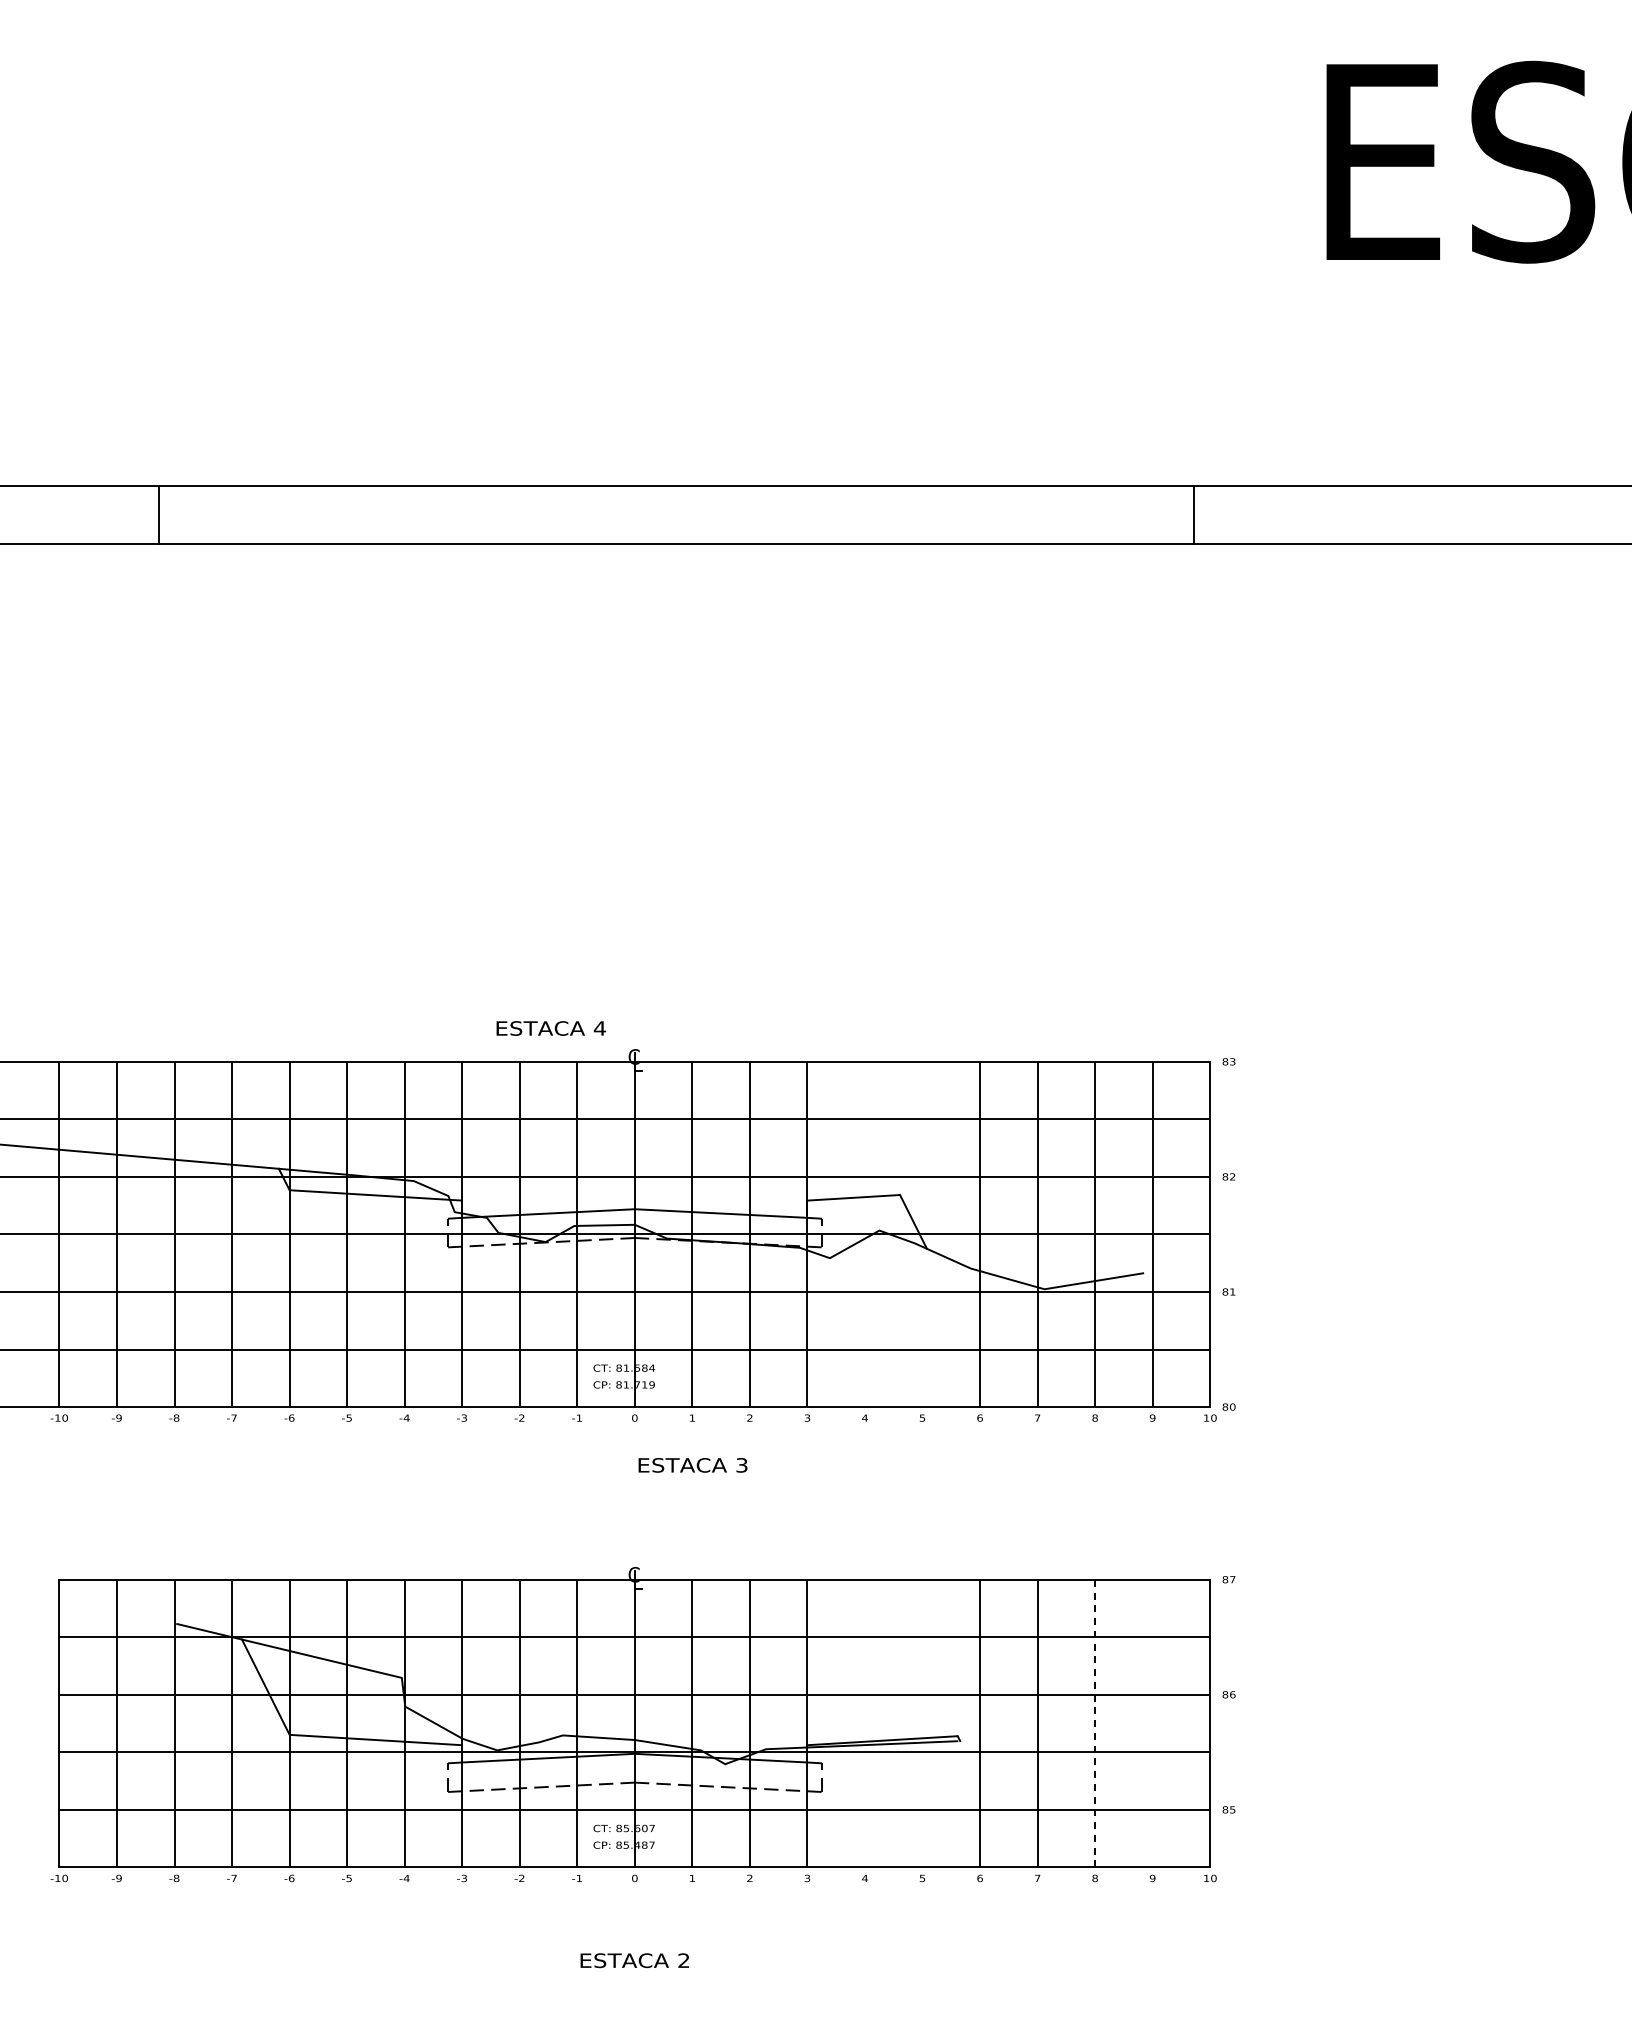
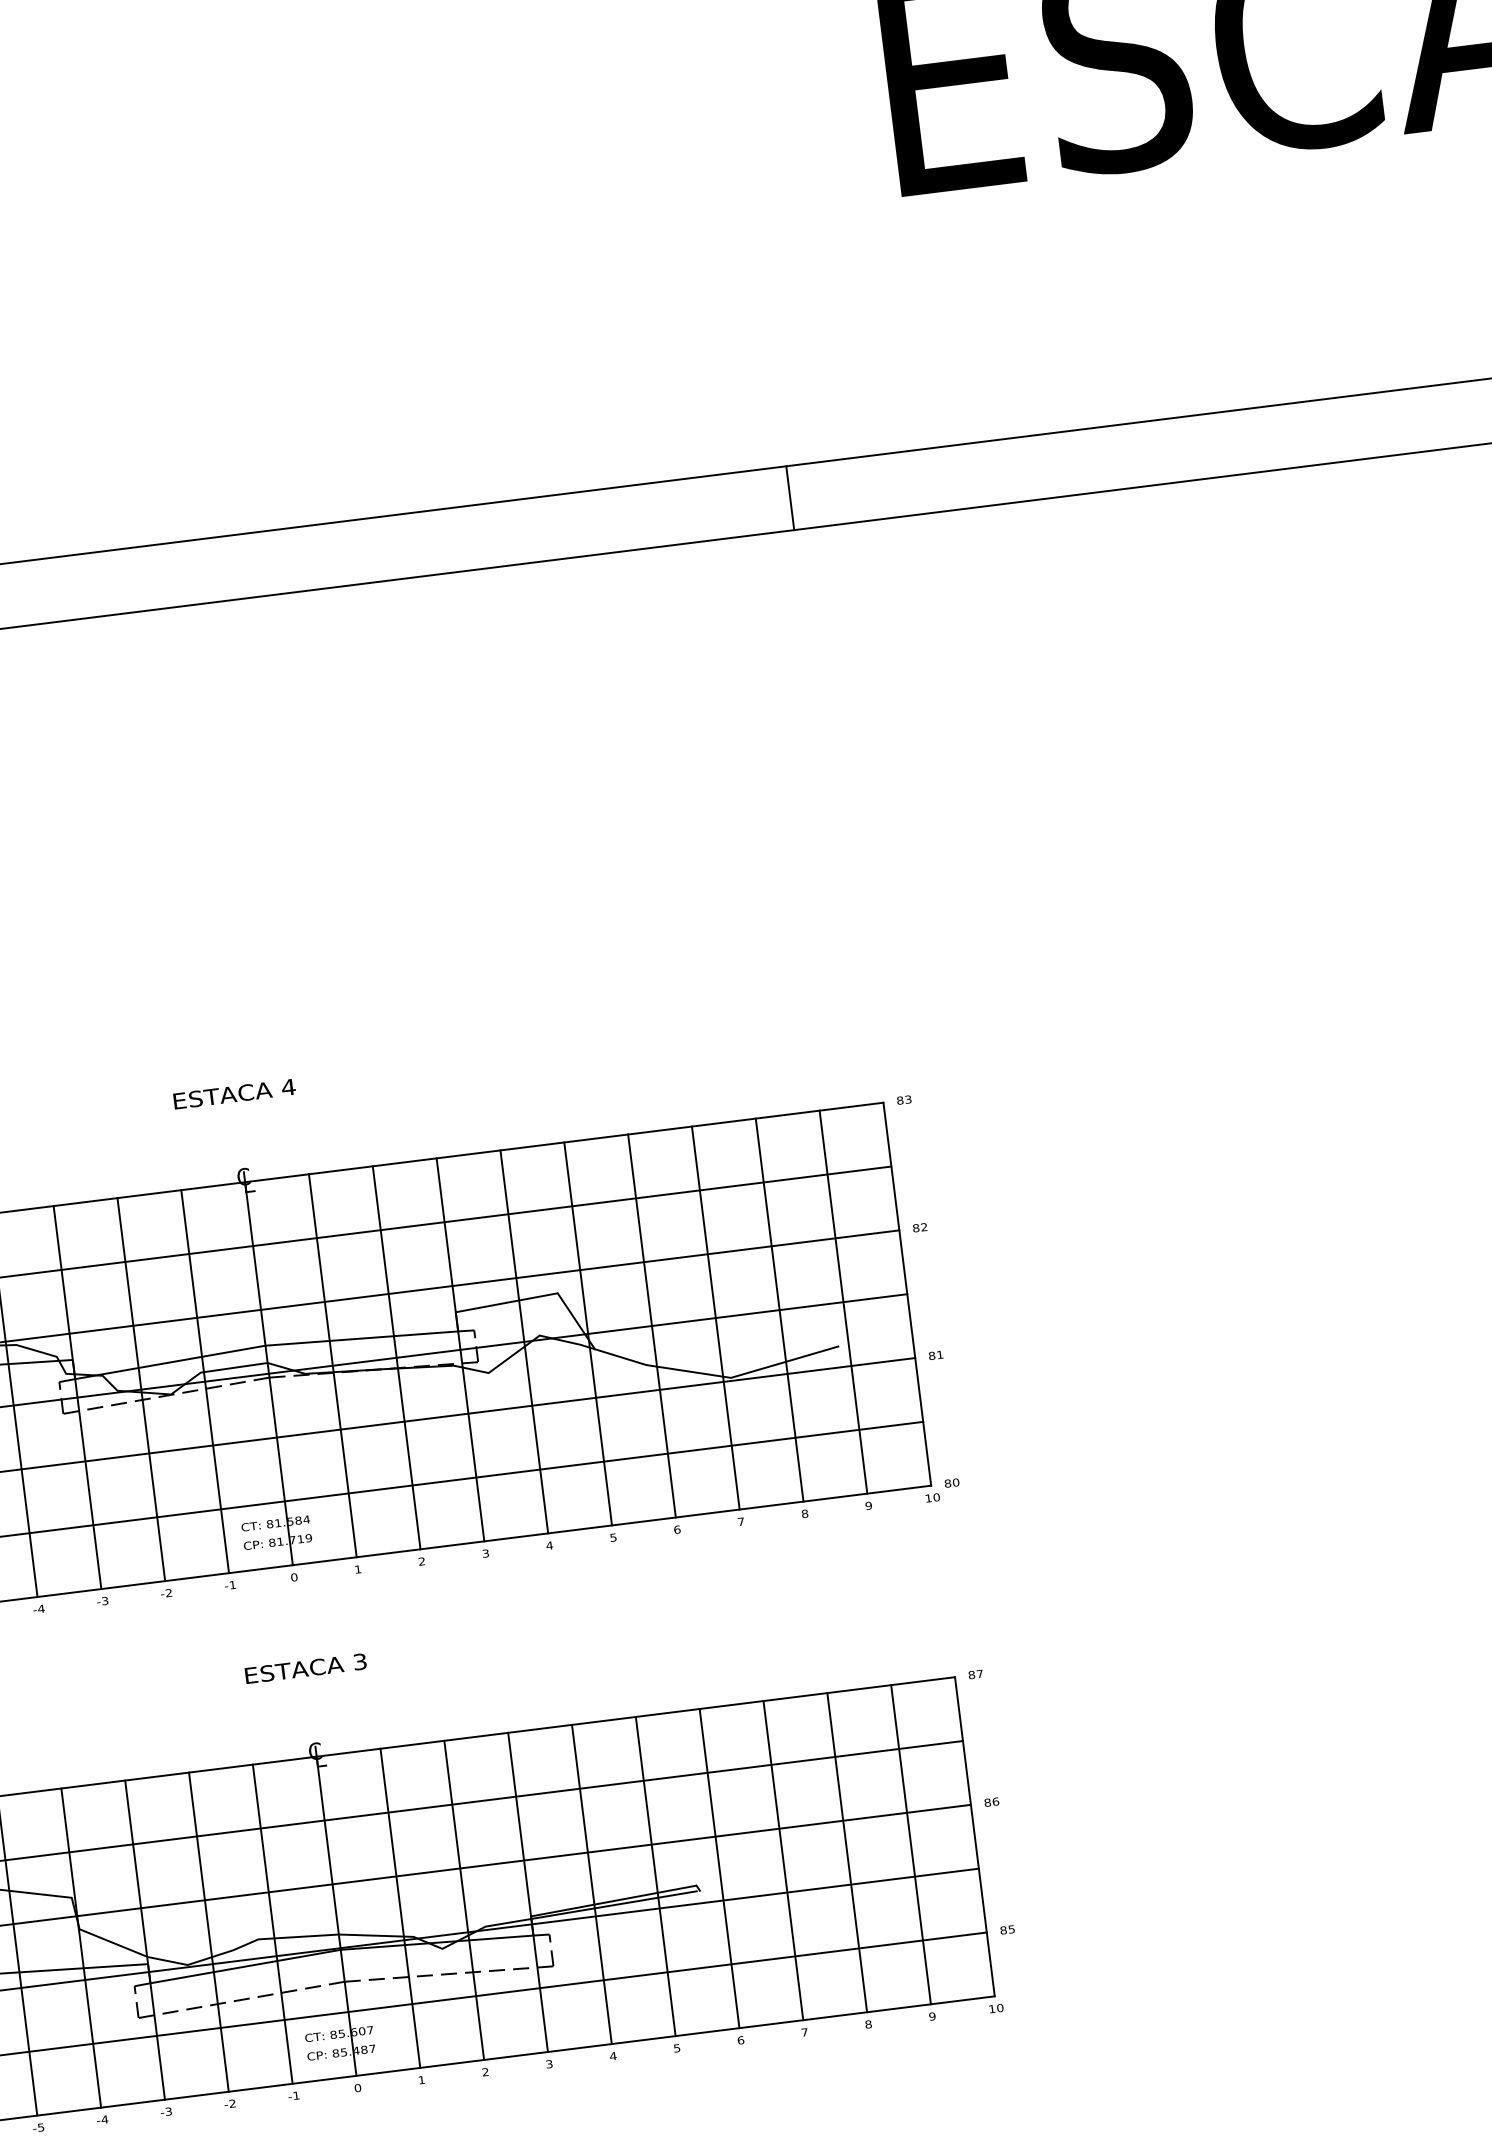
text: (550, 1028) -> (233, 1094), moved
line: (865, 1234) -> (524, 1341), added
line: (922, 1234) -> (588, 1333), added
text: (692, 1465) -> (305, 1668), moved
line: (865, 1723) -> (592, 1884), added
line: (922, 1723) -> (655, 1876), added
line: (1095, 1723) -> (847, 1852), dashed -> solid
line: (1152, 1723) -> (910, 1844), added

